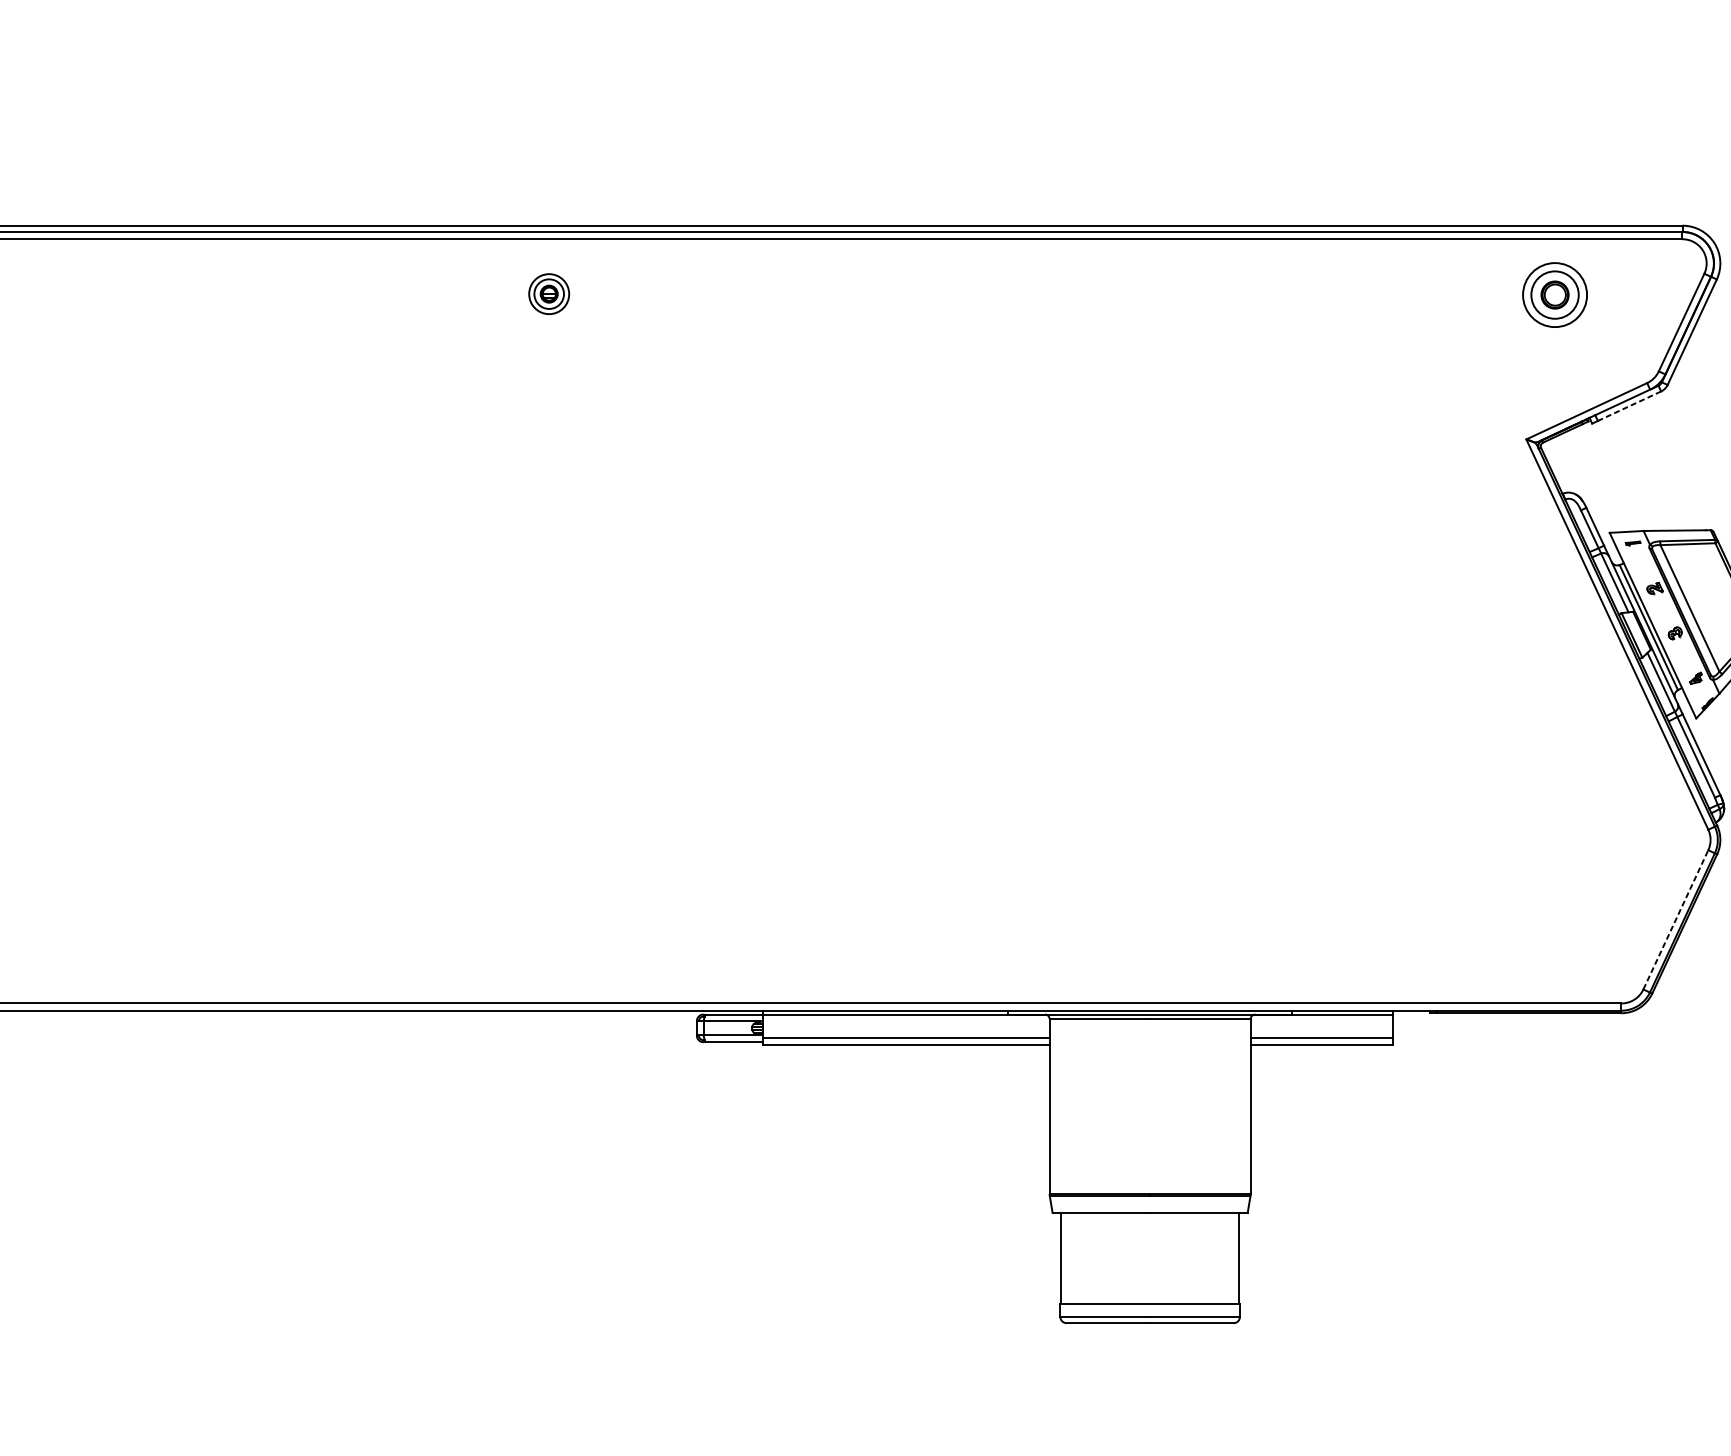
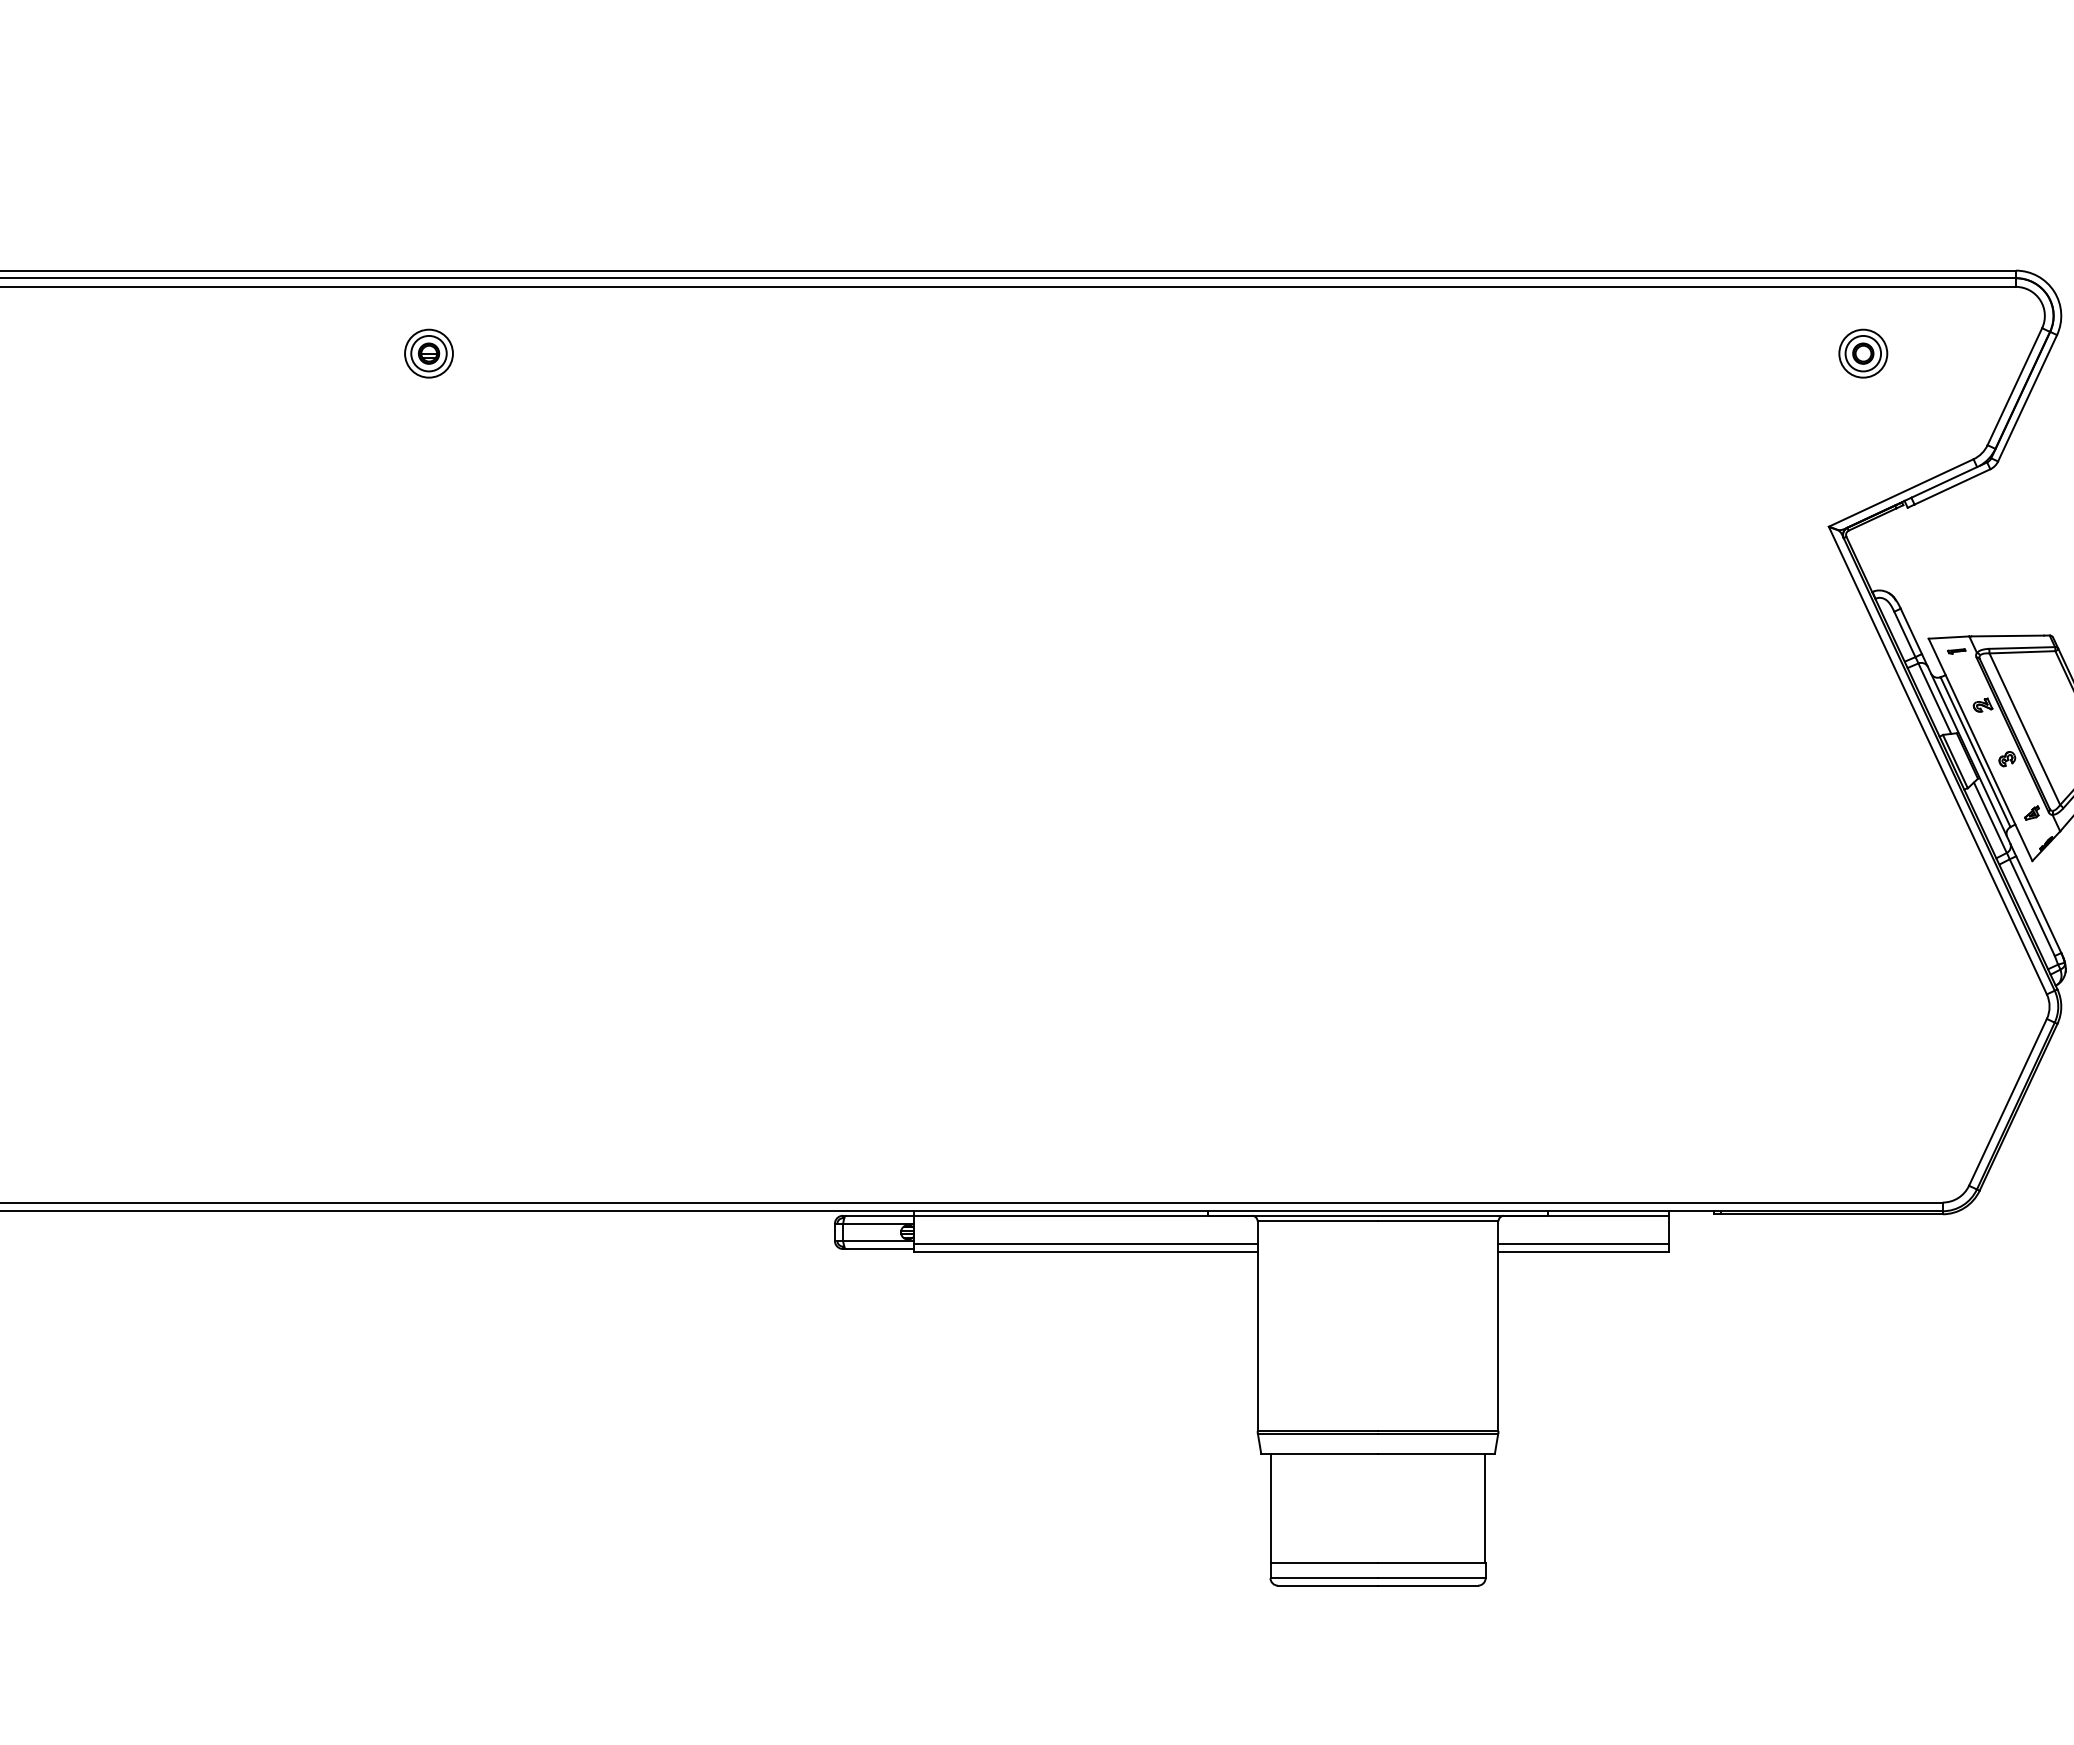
part: (548, 294) -> (428, 353), moved
part: (1555, 294) -> (1863, 353), size x0.62
line: (1629, 405) -> (1952, 486), dashed -> solid
line: (1676, 919) -> (2008, 1101), dashed -> solid

